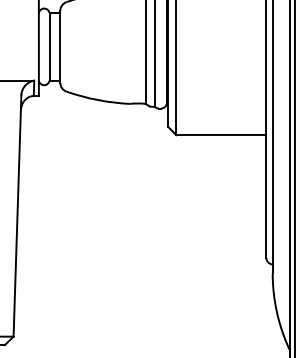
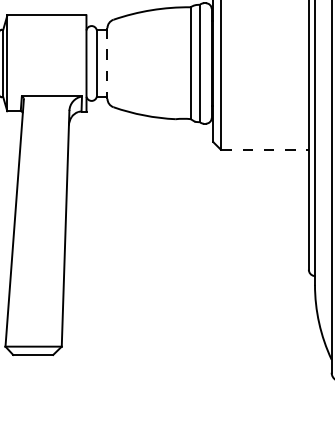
line: (60, 46) -> (107, 63), solid -> dashed
line: (222, 134) -> (265, 149), solid -> dashed

